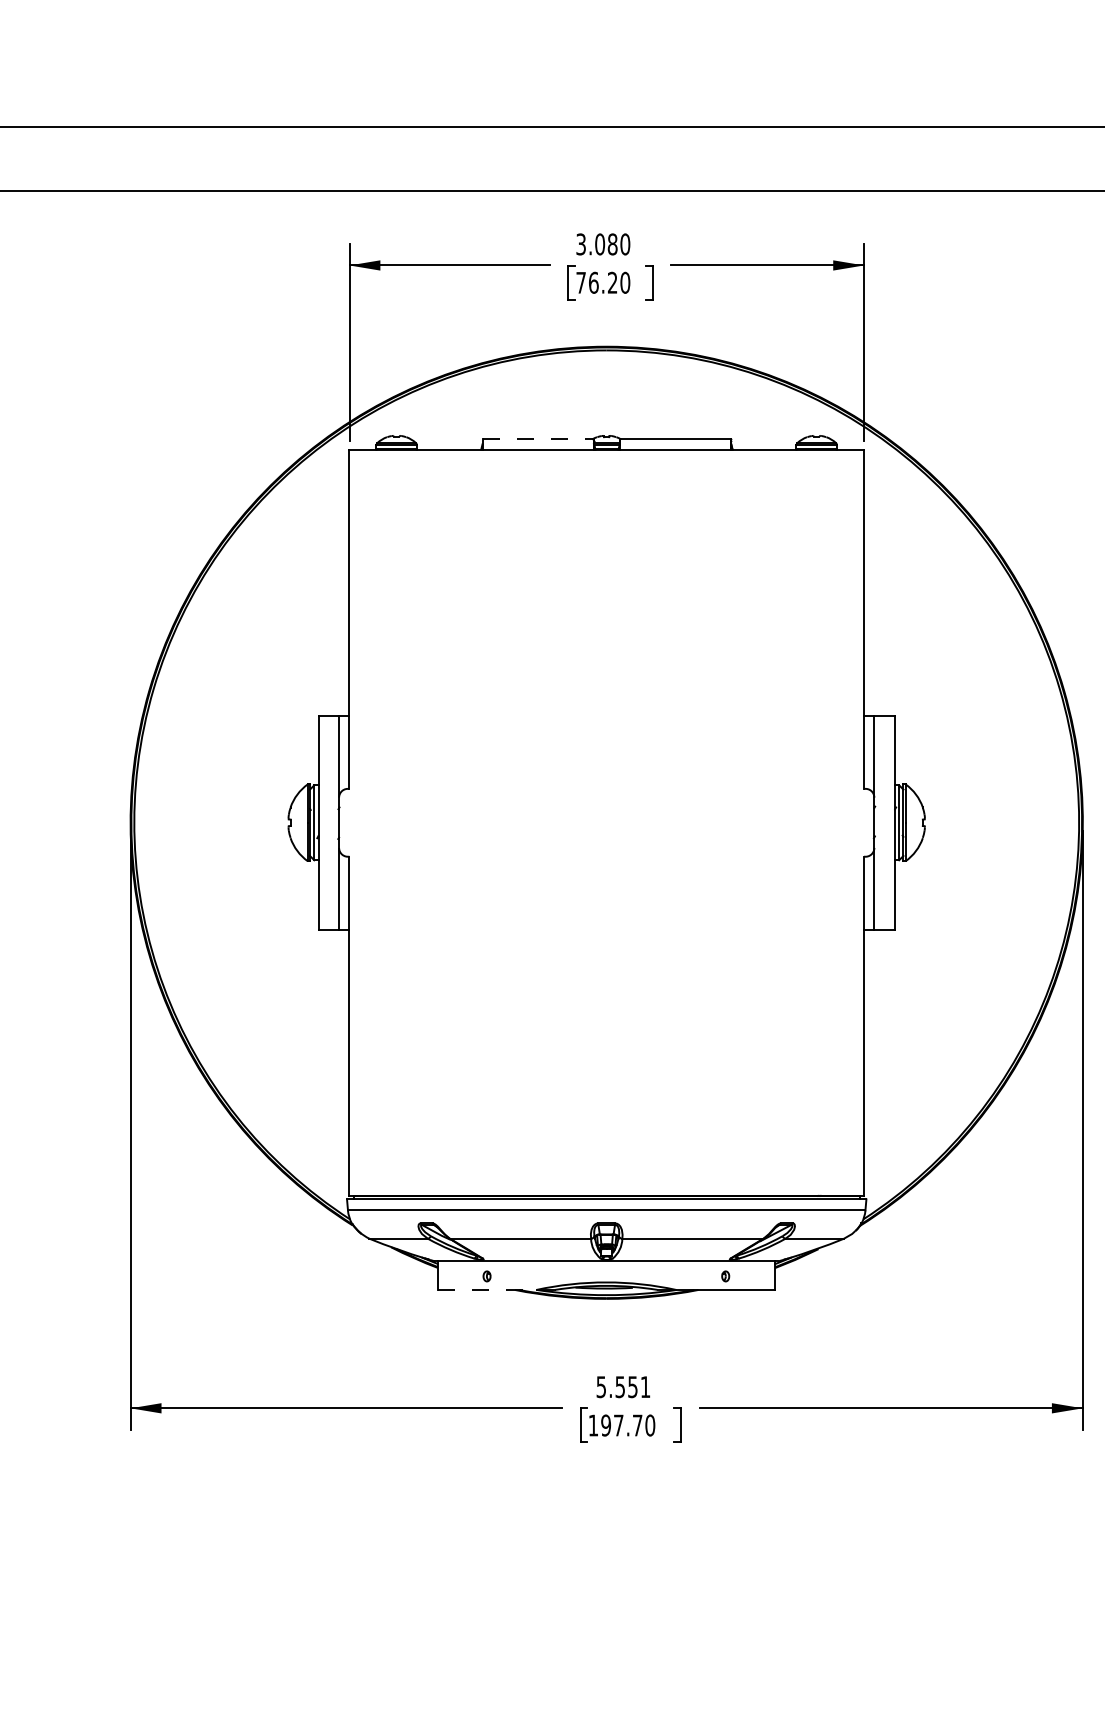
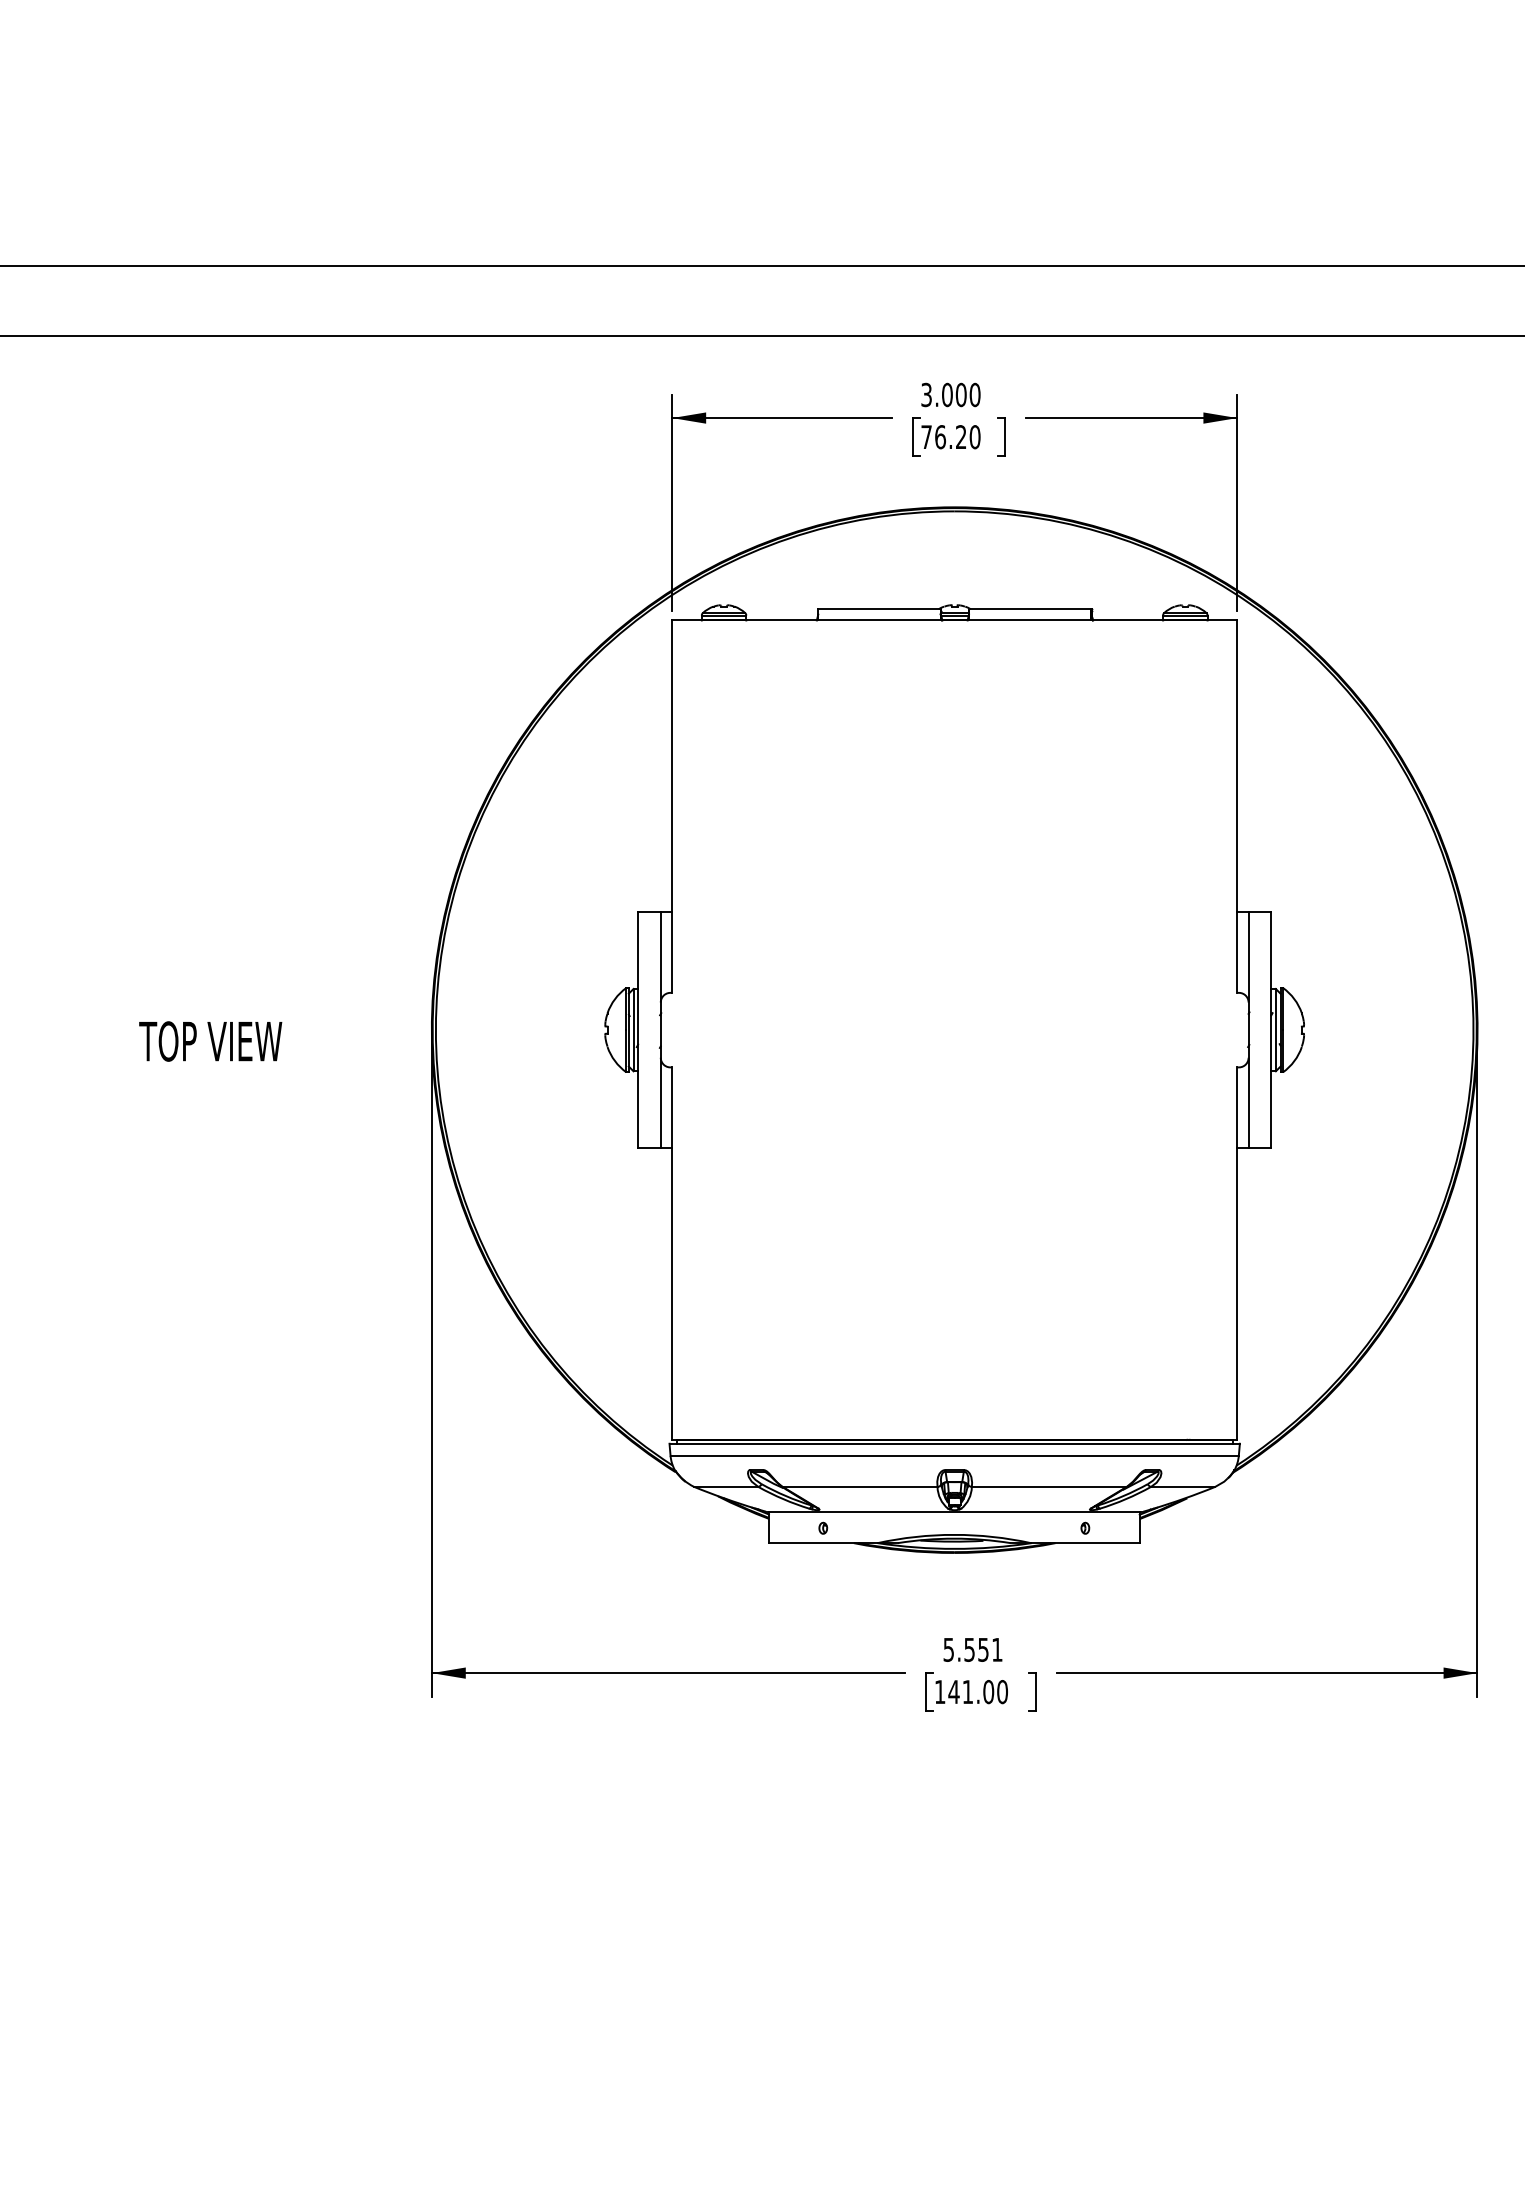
text: (612, 243) -> (960, 394), 3.080 -> 3.000
line: (538, 439) -> (879, 609), dashed -> solid
line: (487, 1290) -> (823, 1543), dashed -> solid
text: (622, 1425) -> (971, 1692), 197.70 -> 141.00

